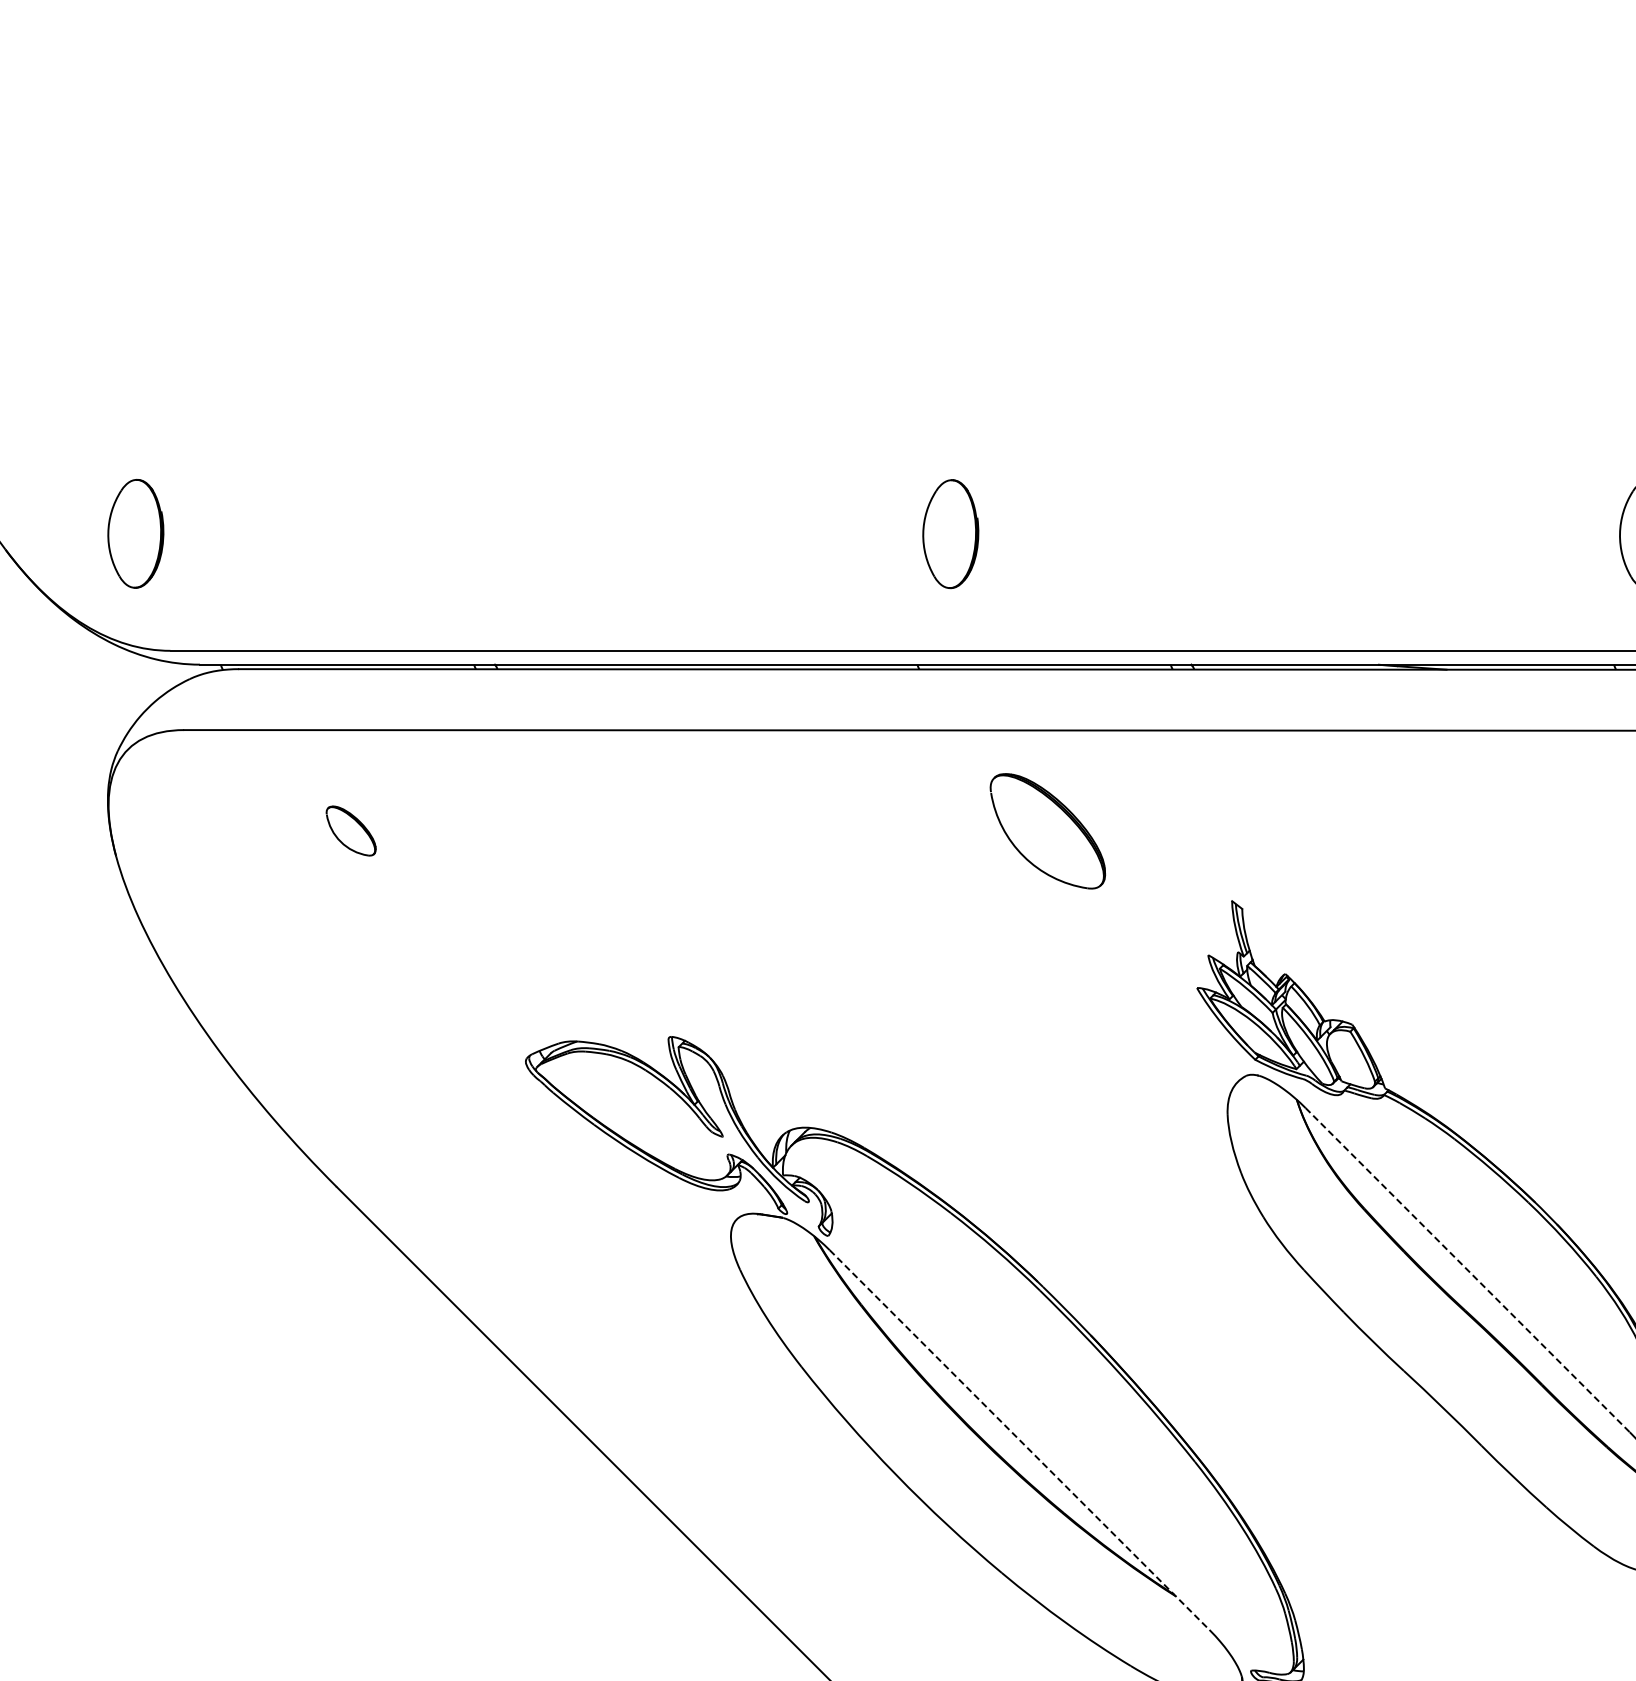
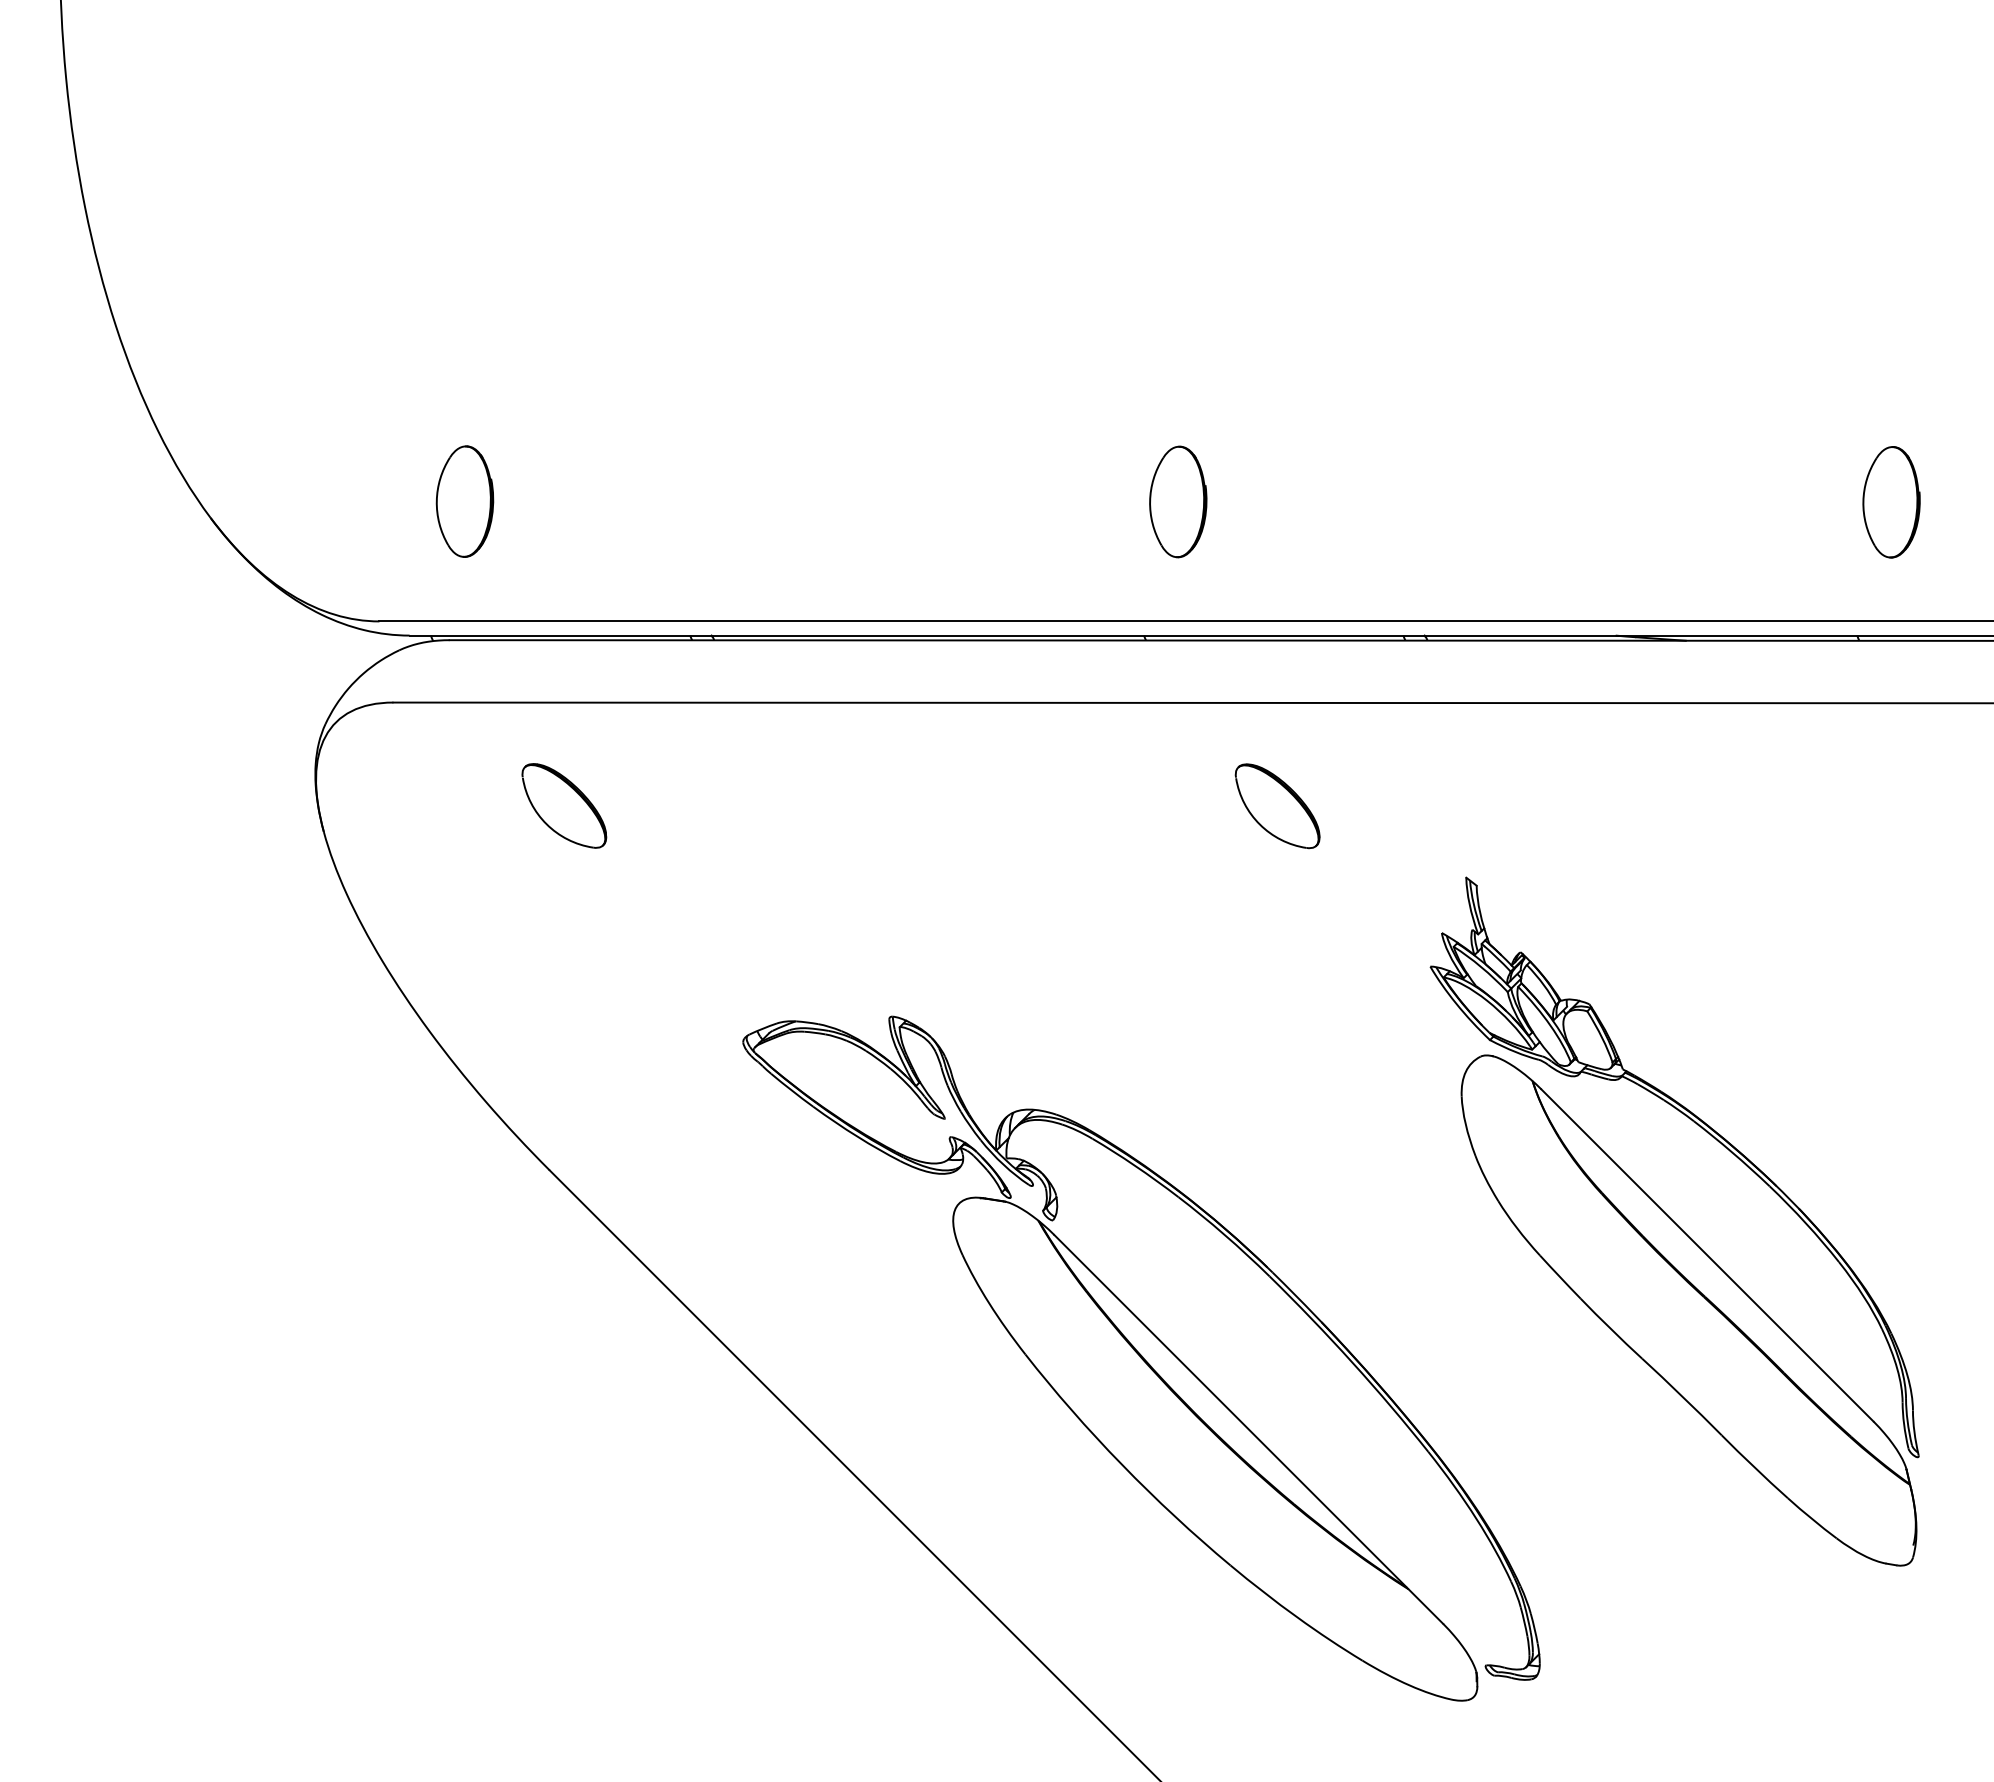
part: (135, 533) -> (464, 501), moved
part: (351, 830) -> (564, 805), size x1.67
part: (1047, 831) -> (1277, 806), size x0.71
line: (1467, 1270) -> (1707, 1255), dashed -> solid
line: (1019, 1440) -> (1248, 1429), dashed -> solid

